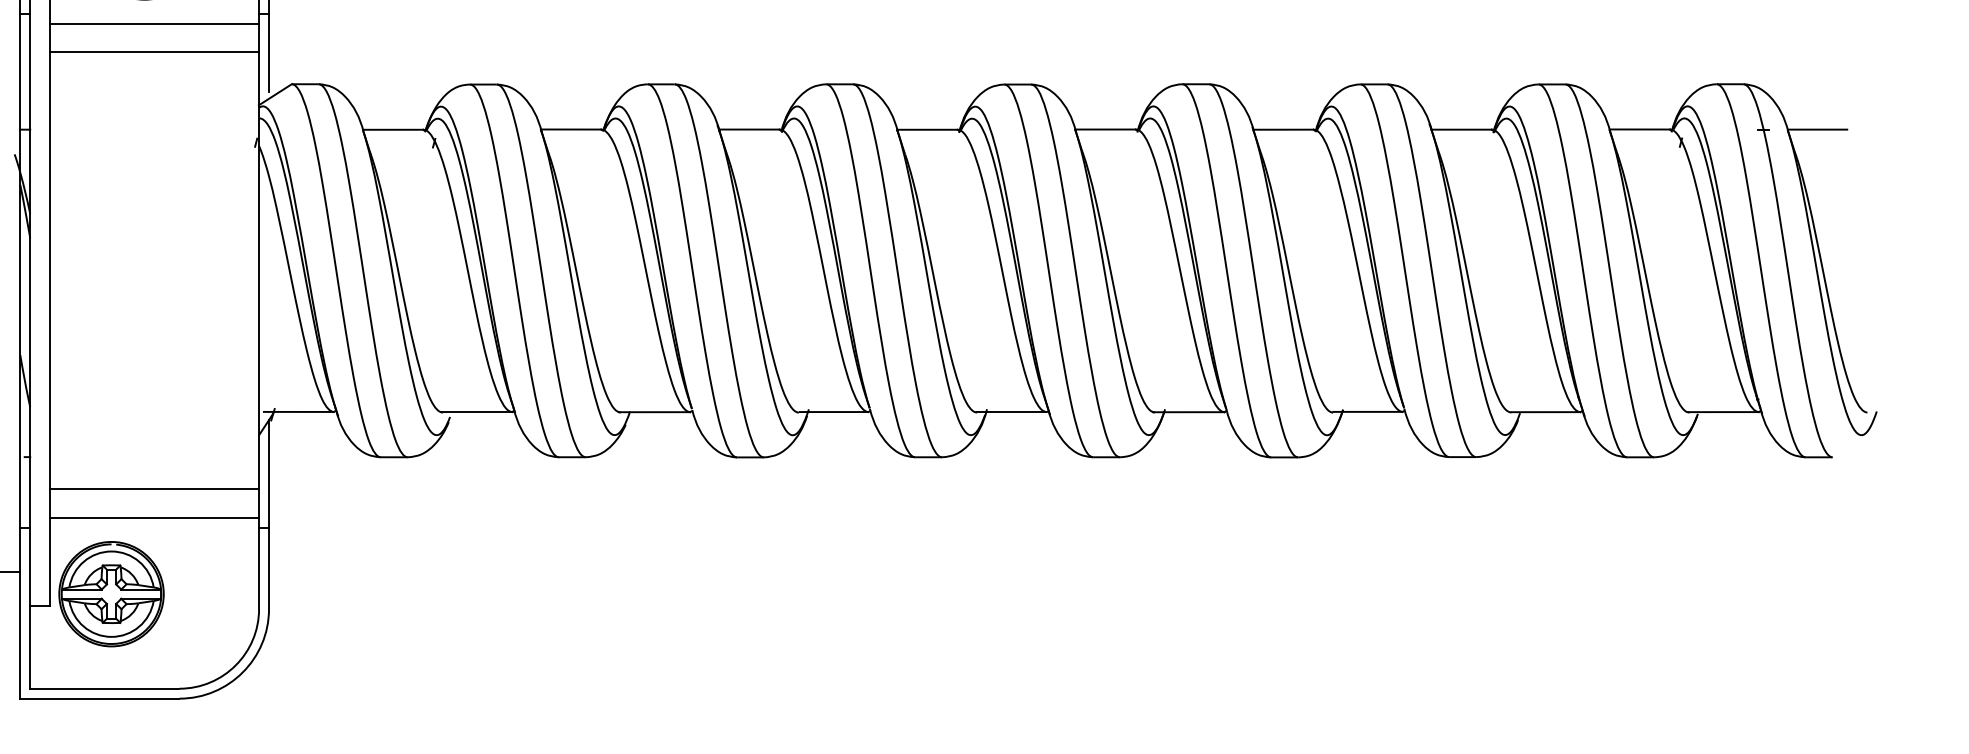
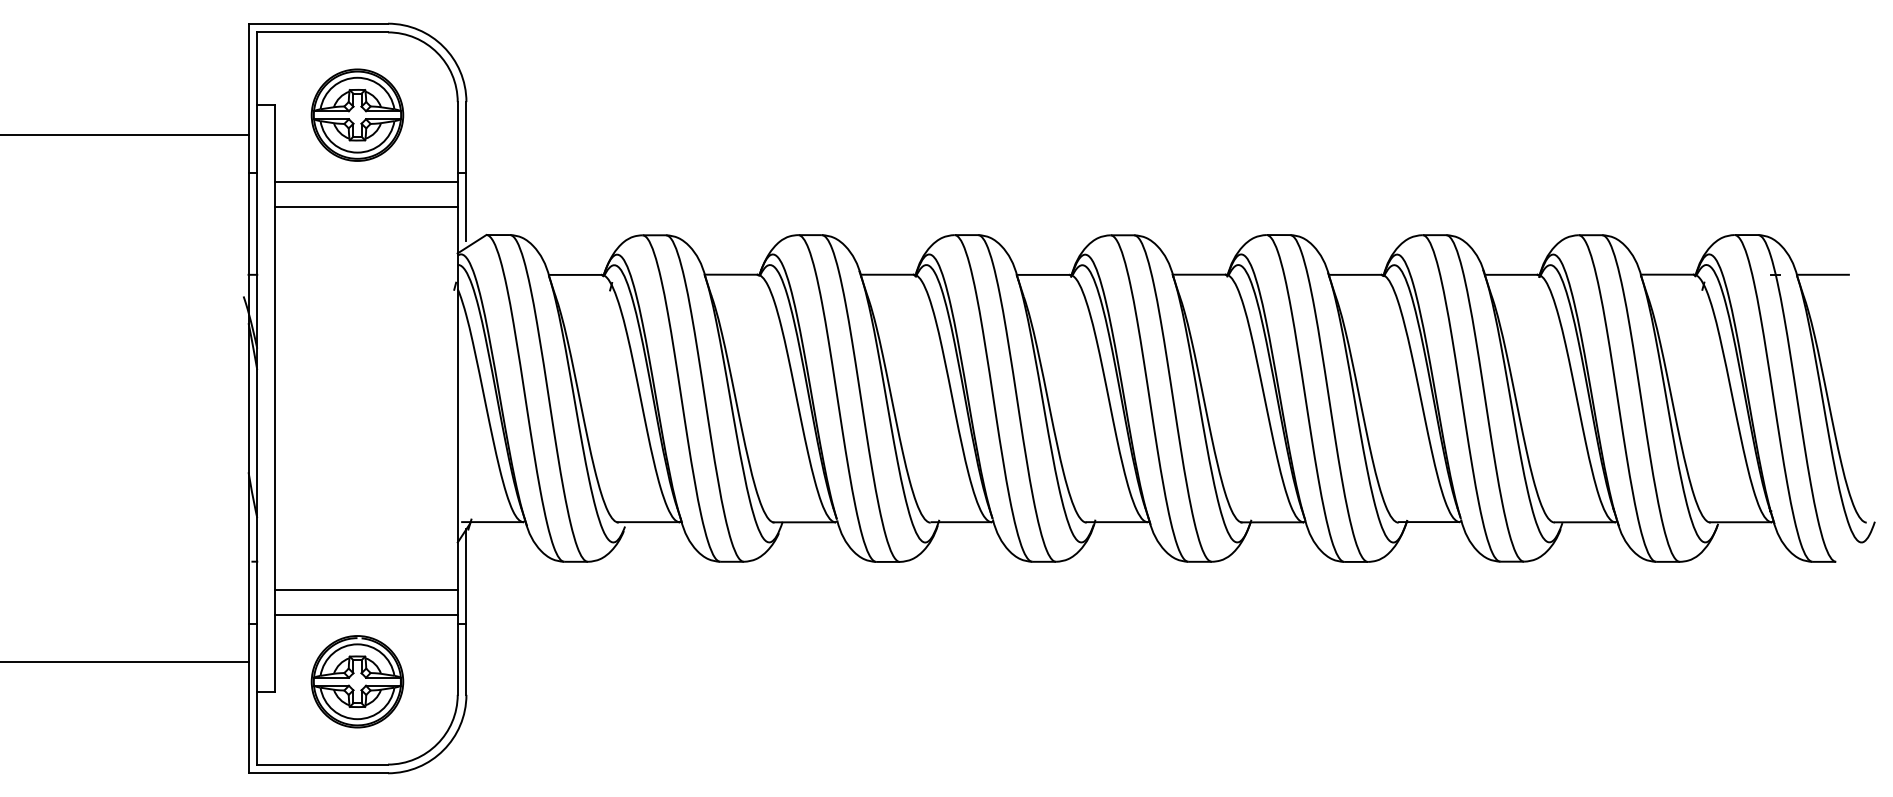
part: (111, 593) -> (357, 681), moved

